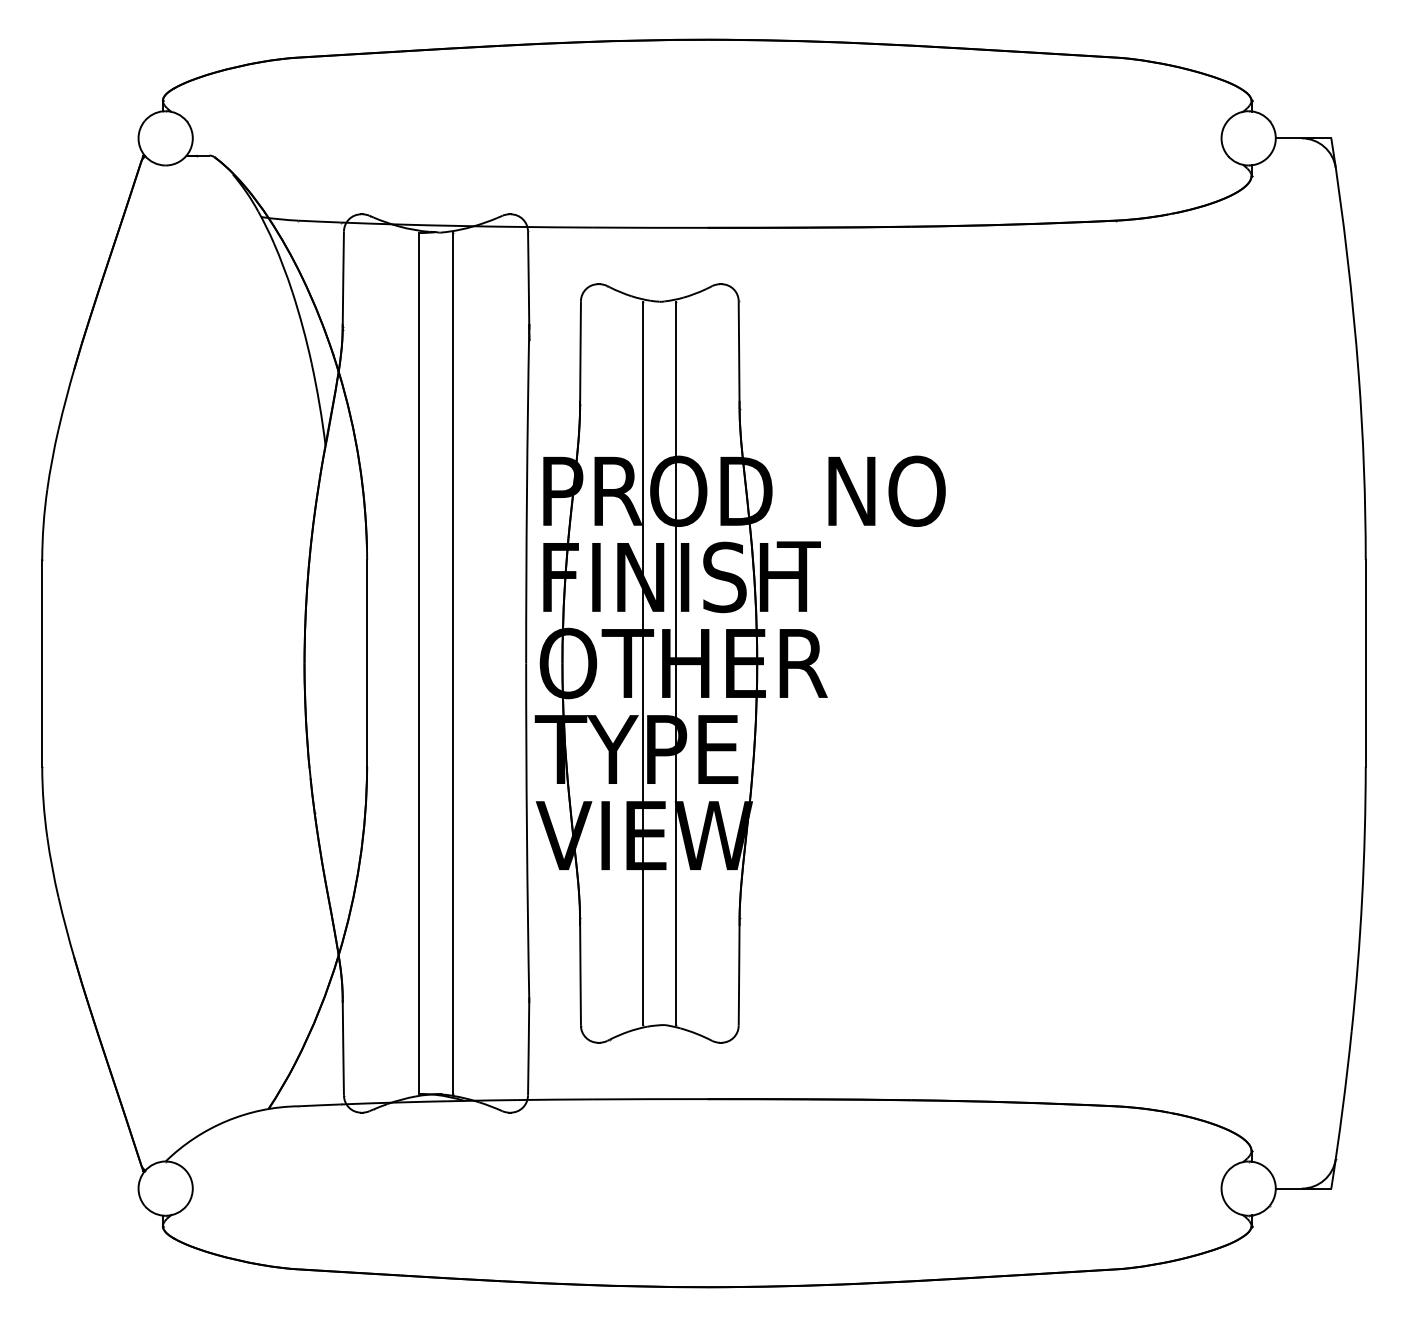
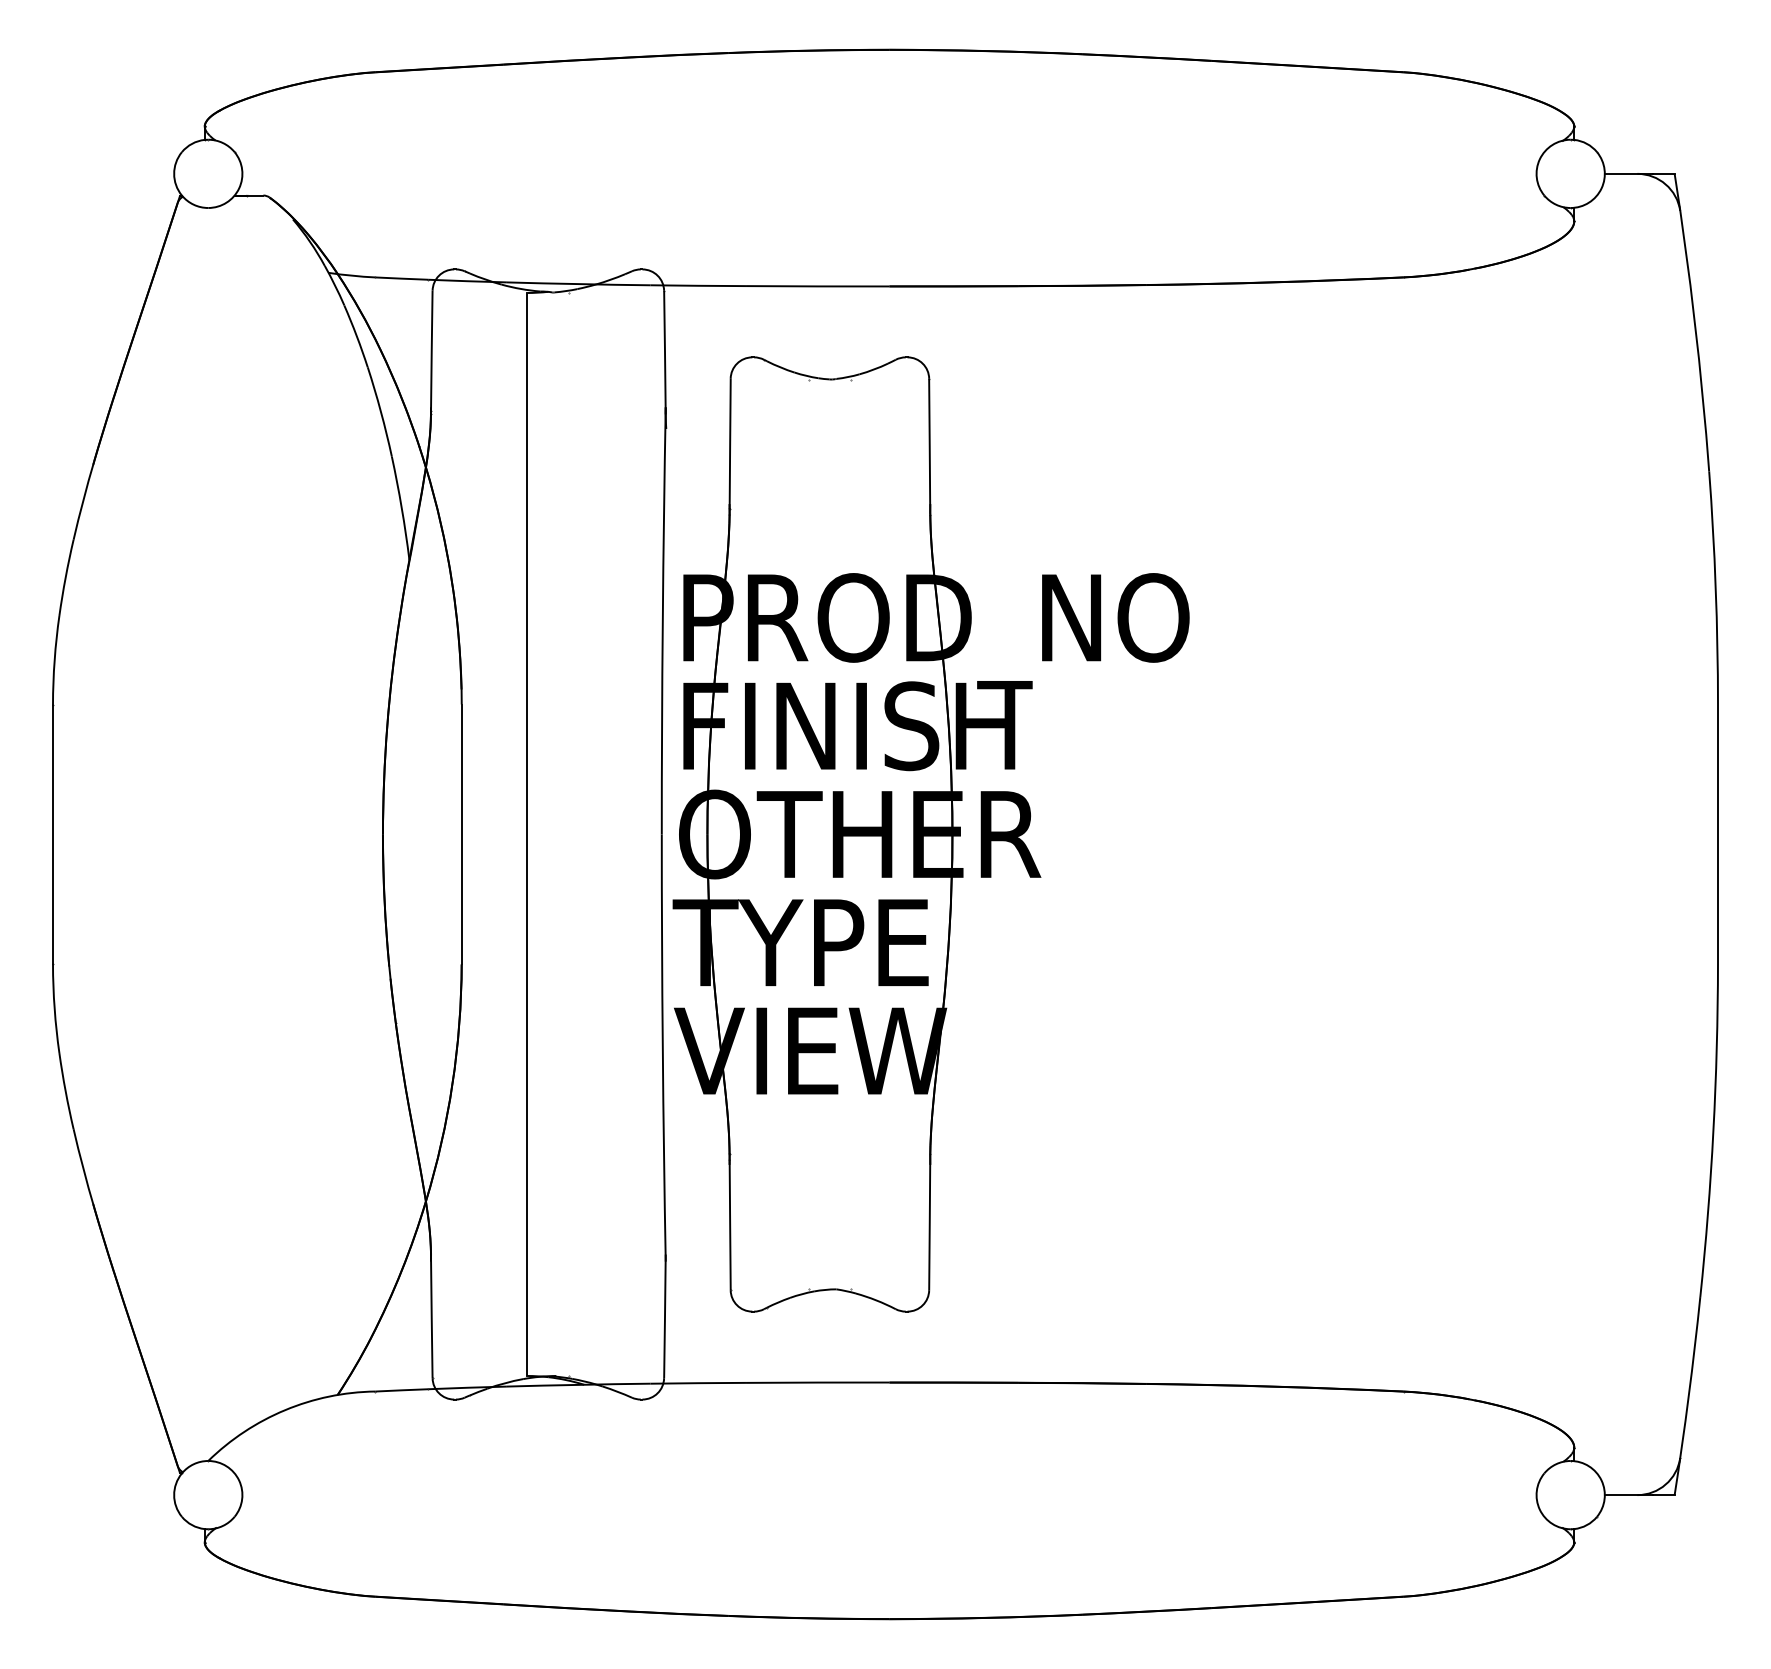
line: (452, 663) -> (569, 834), removed
line: (643, 663) -> (809, 834), removed
line: (676, 663) -> (850, 834), removed

